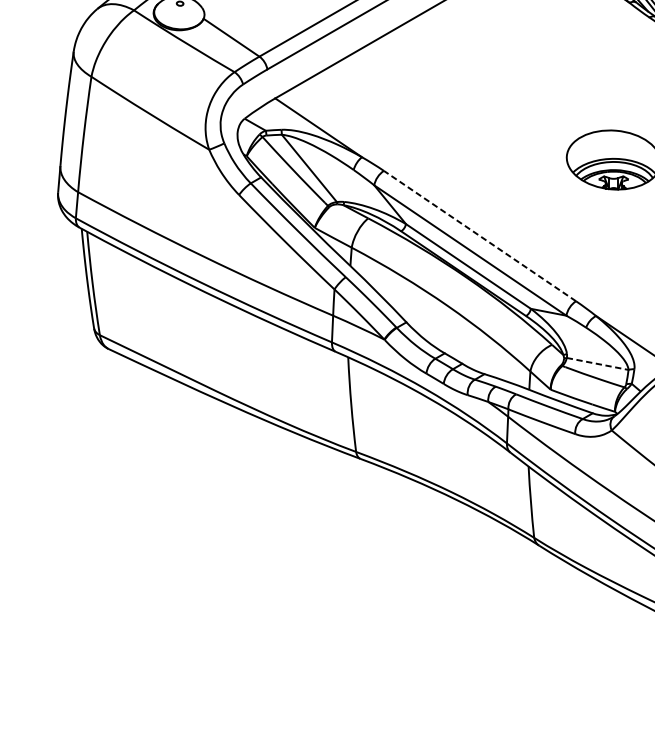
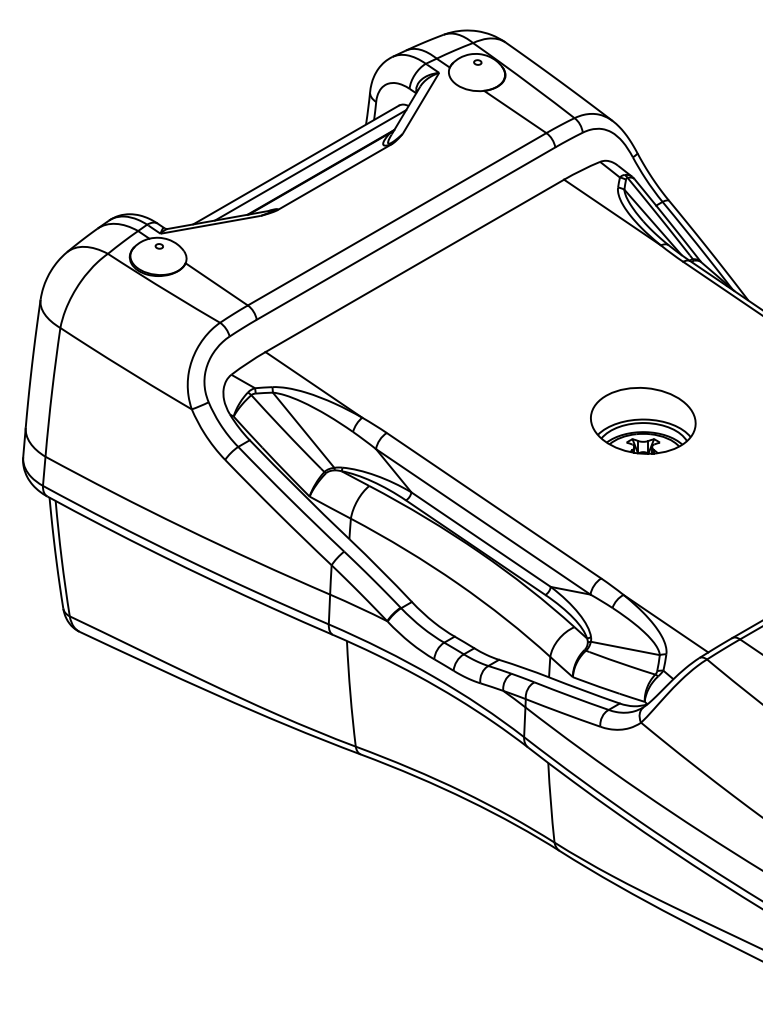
line: (480, 235) -> (494, 505), dashed -> solid
line: (597, 363) -> (625, 648), dashed -> solid

